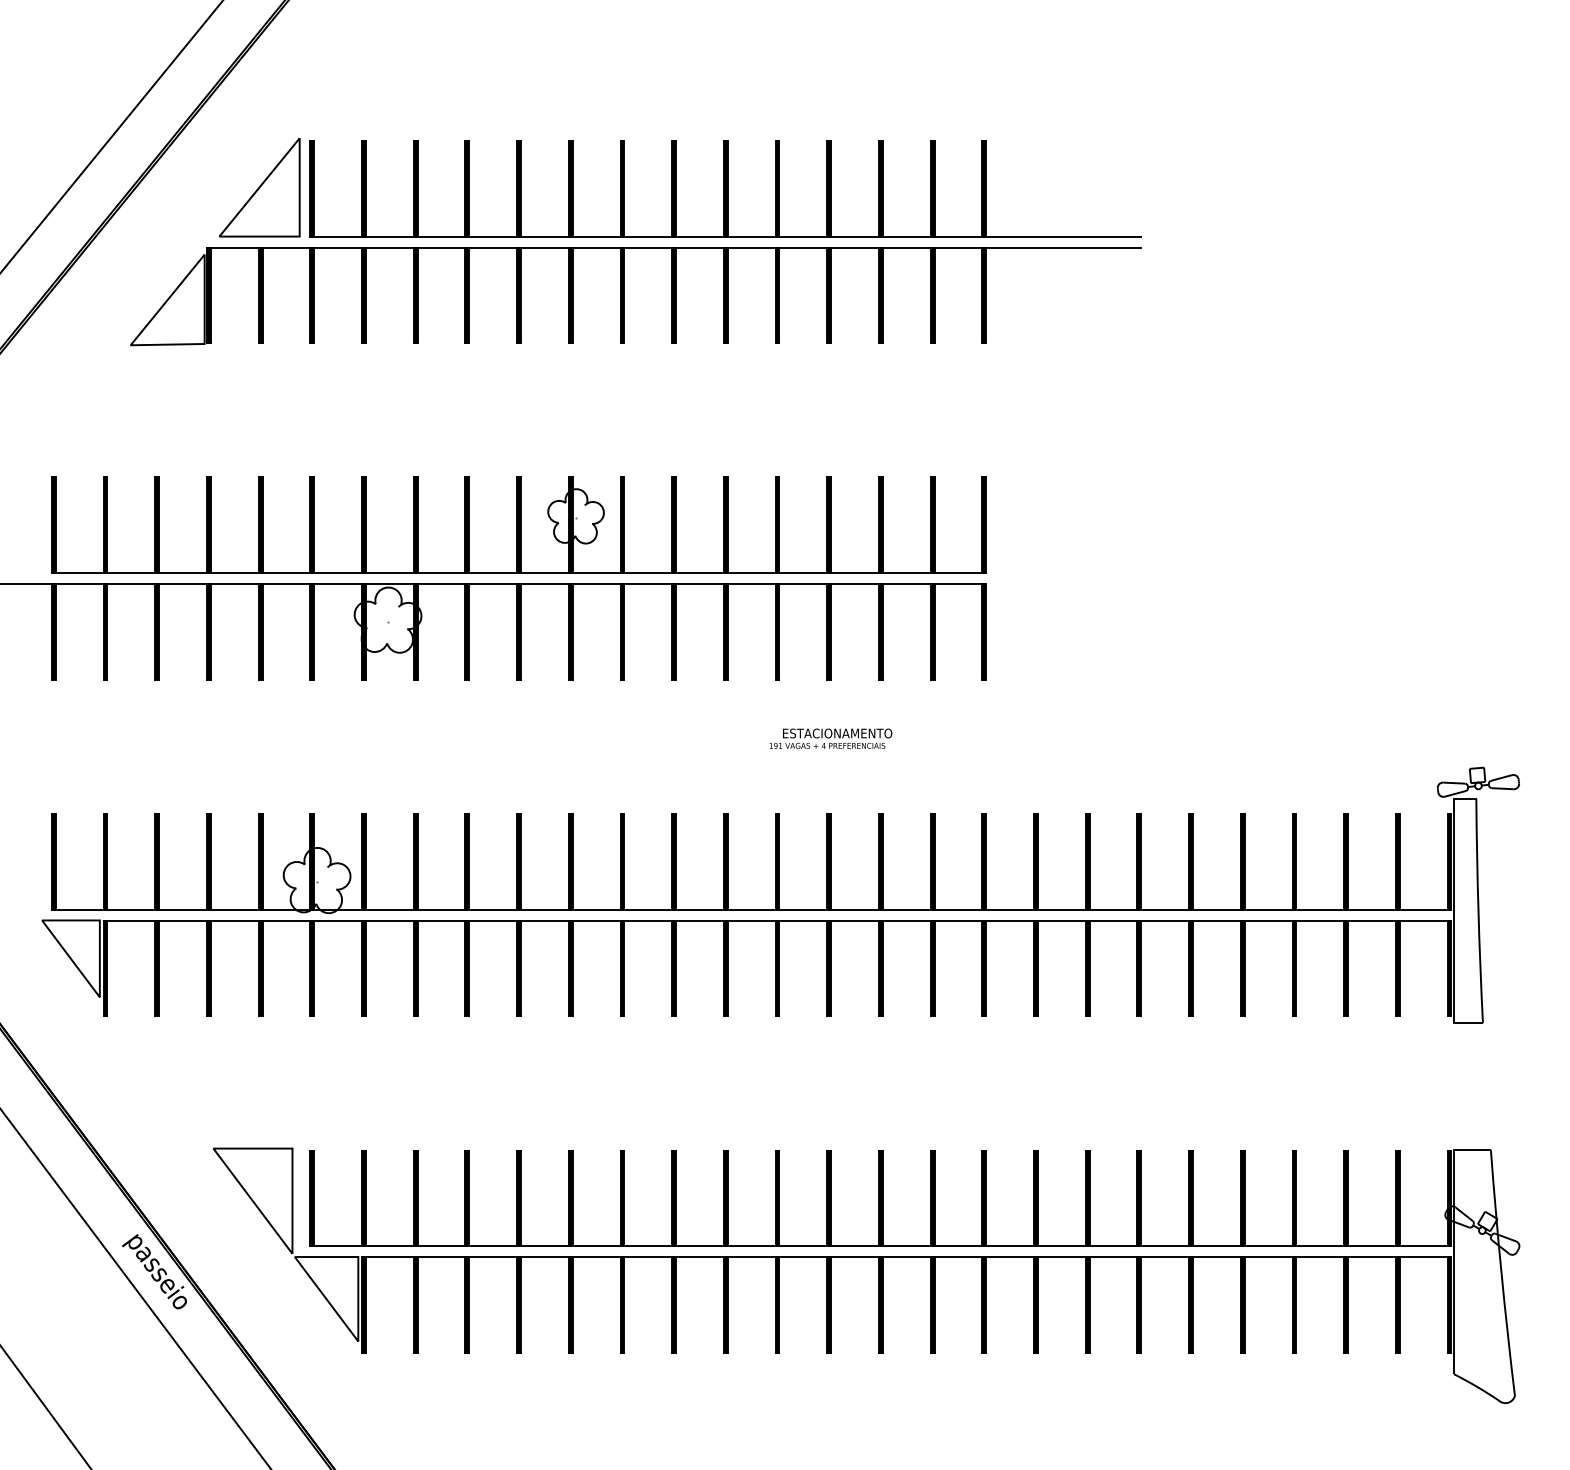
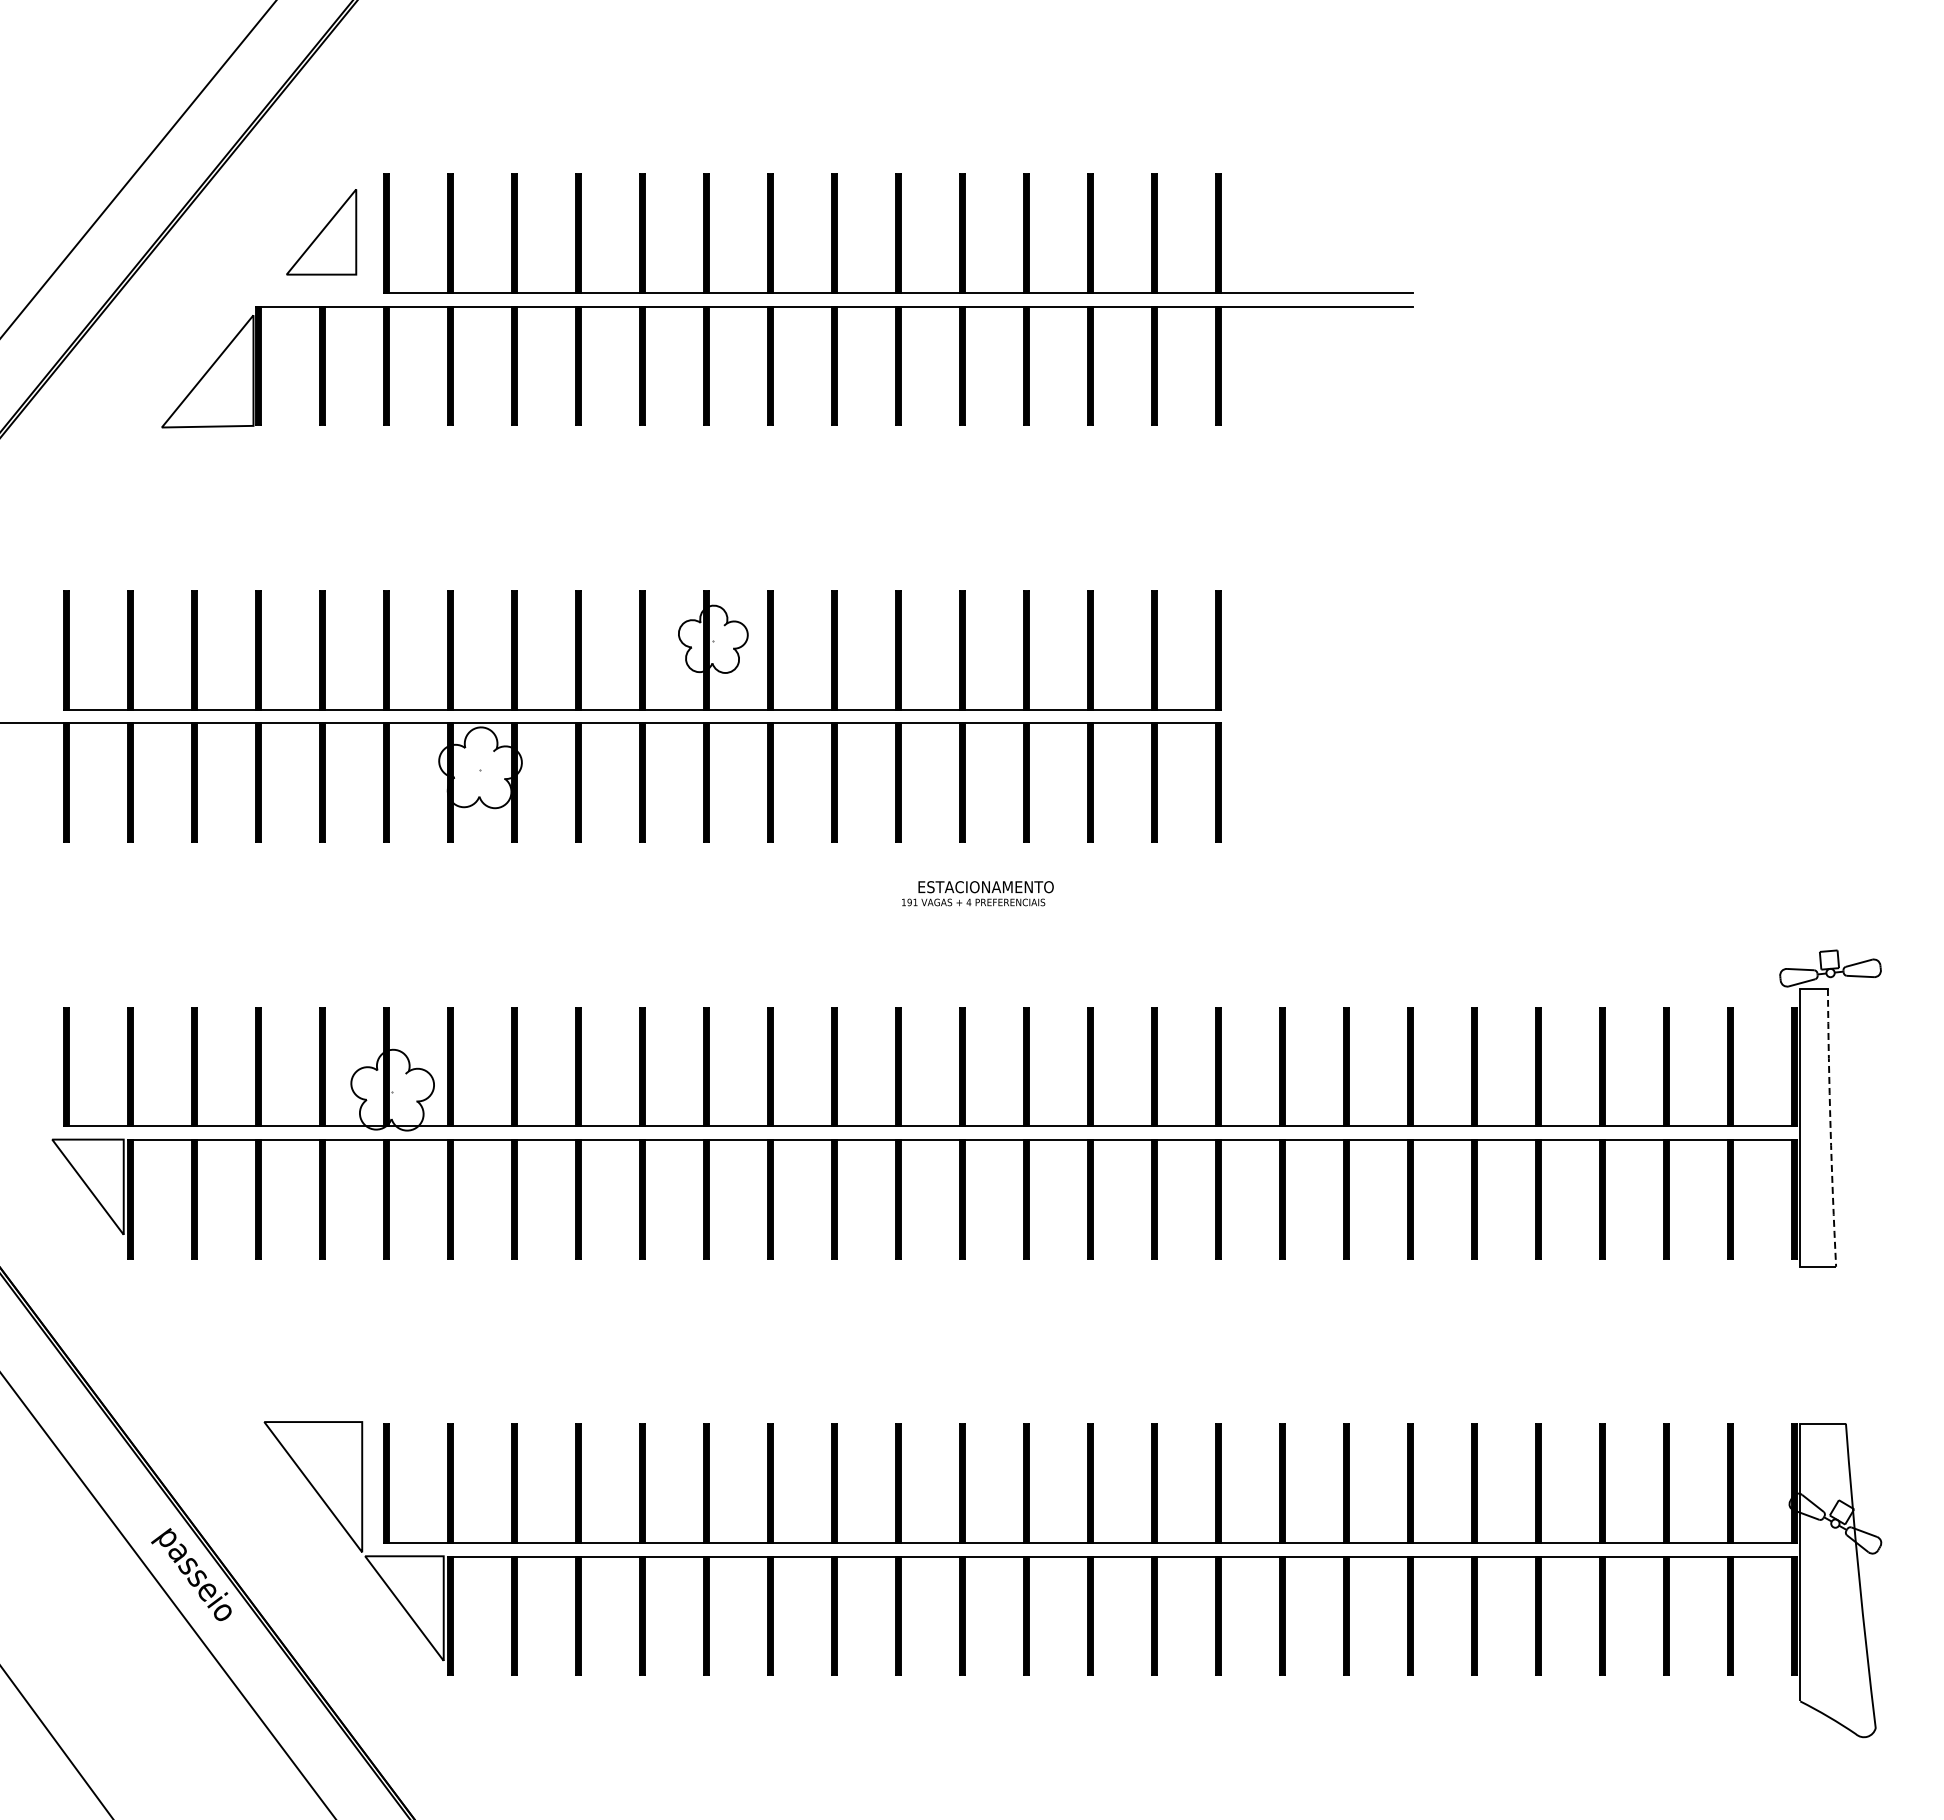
part: (259, 186) -> (321, 231), size x0.7
text: (830, 738) -> (977, 893), moved
line: (1478, 910) -> (1830, 1127), solid -> dashed

